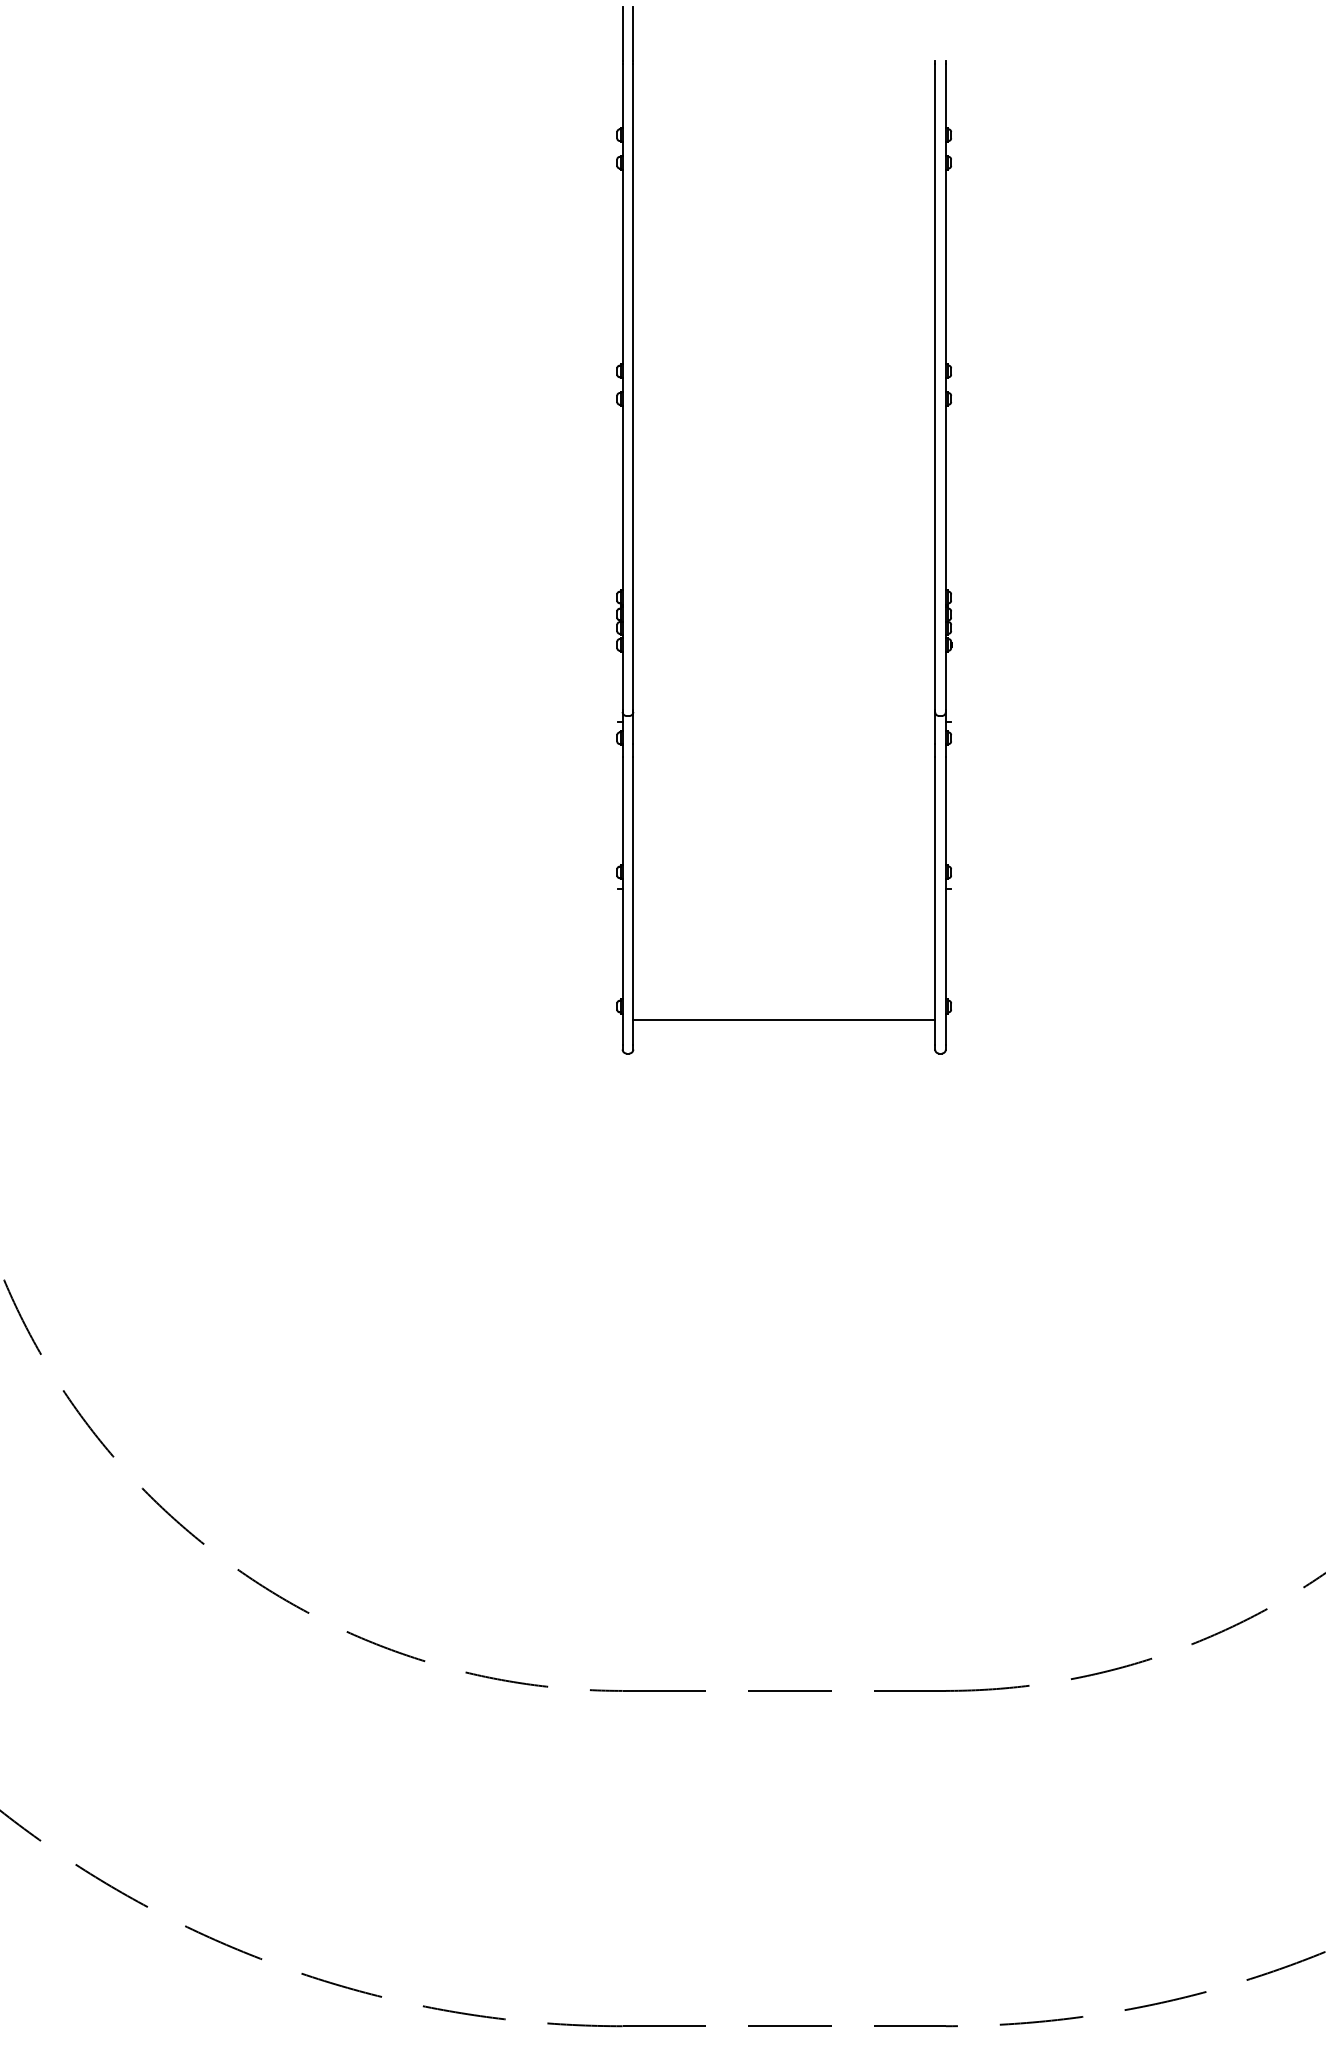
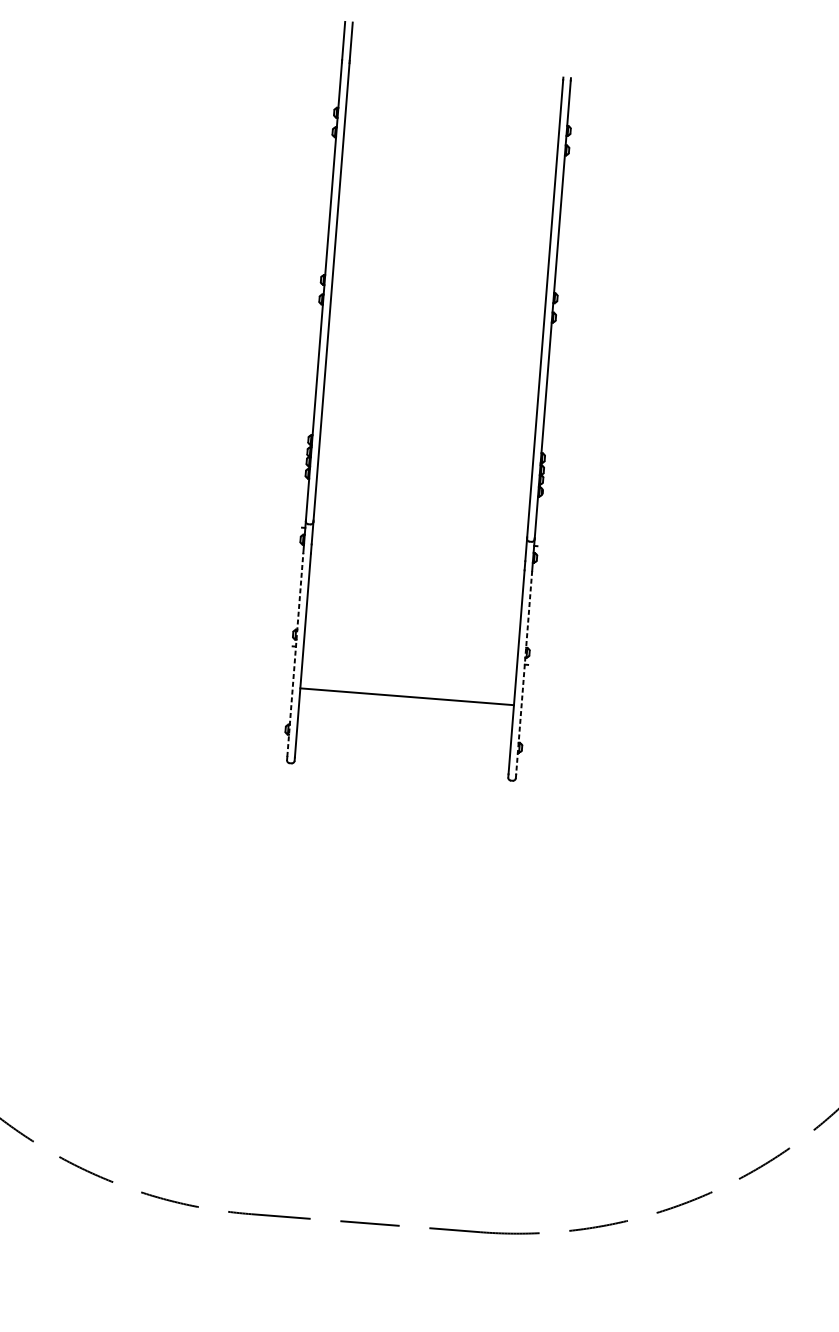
line: (622, 900) -> (295, 654), solid -> dashed
line: (945, 901) -> (523, 673), solid -> dashed
line: (784, 1020) -> (407, 696), moved

